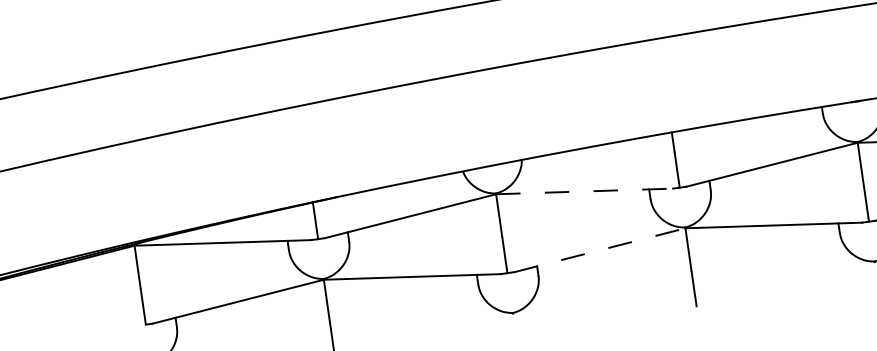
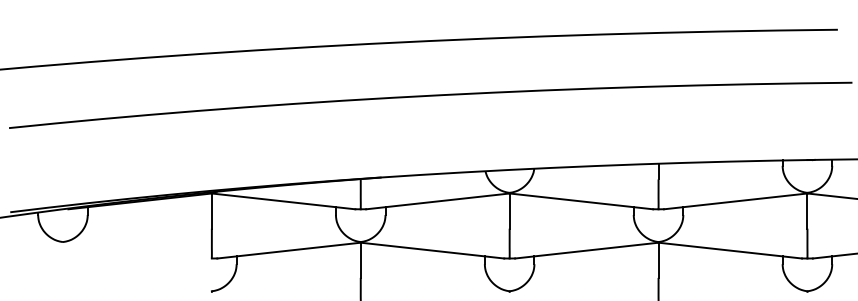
line: (584, 191) -> (581, 201), dashed -> solid
line: (600, 250) -> (587, 250), dashed -> solid

